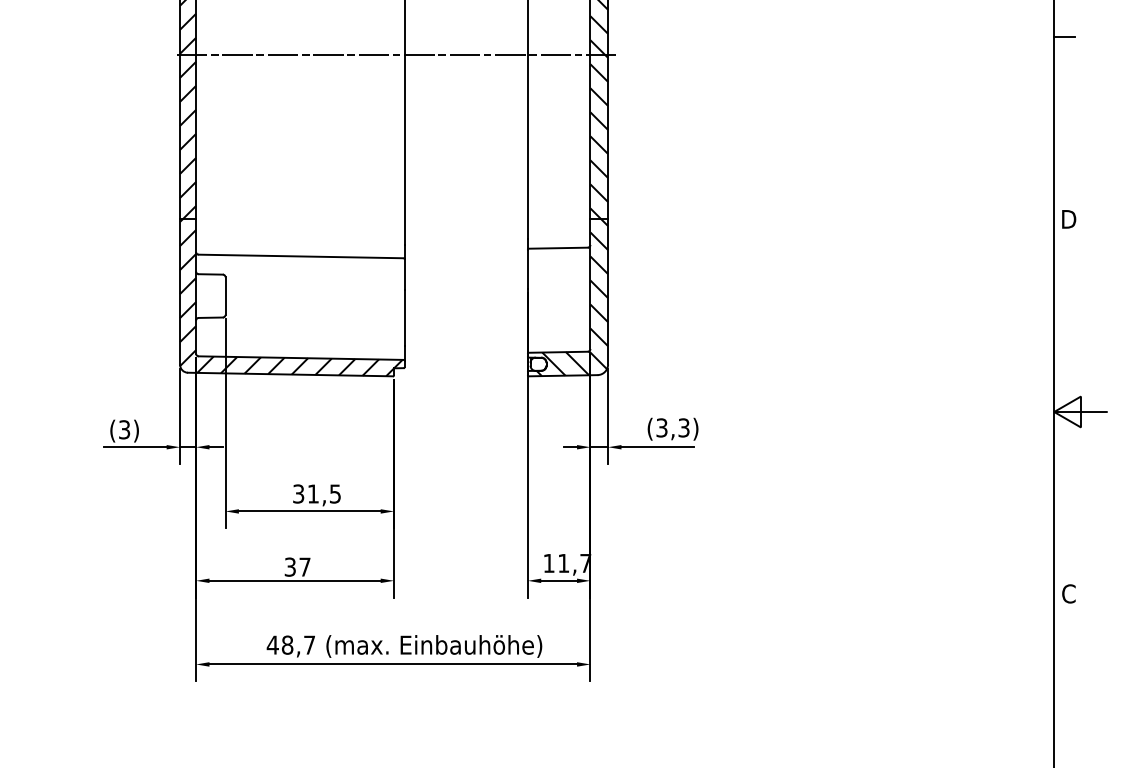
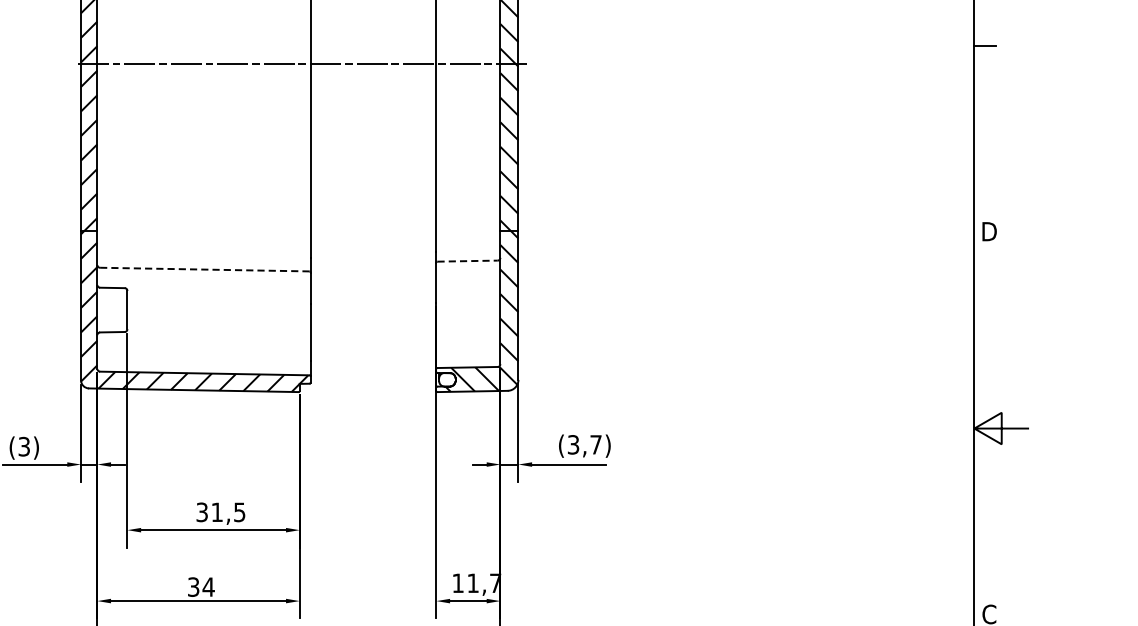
line: (558, 248) -> (467, 261), solid -> dashed
line: (301, 256) -> (205, 269), solid -> dashed
text: (683, 427) -> (595, 444), (3,3) -> (3,7)
text: (304, 566) -> (208, 586), 37 -> 34

